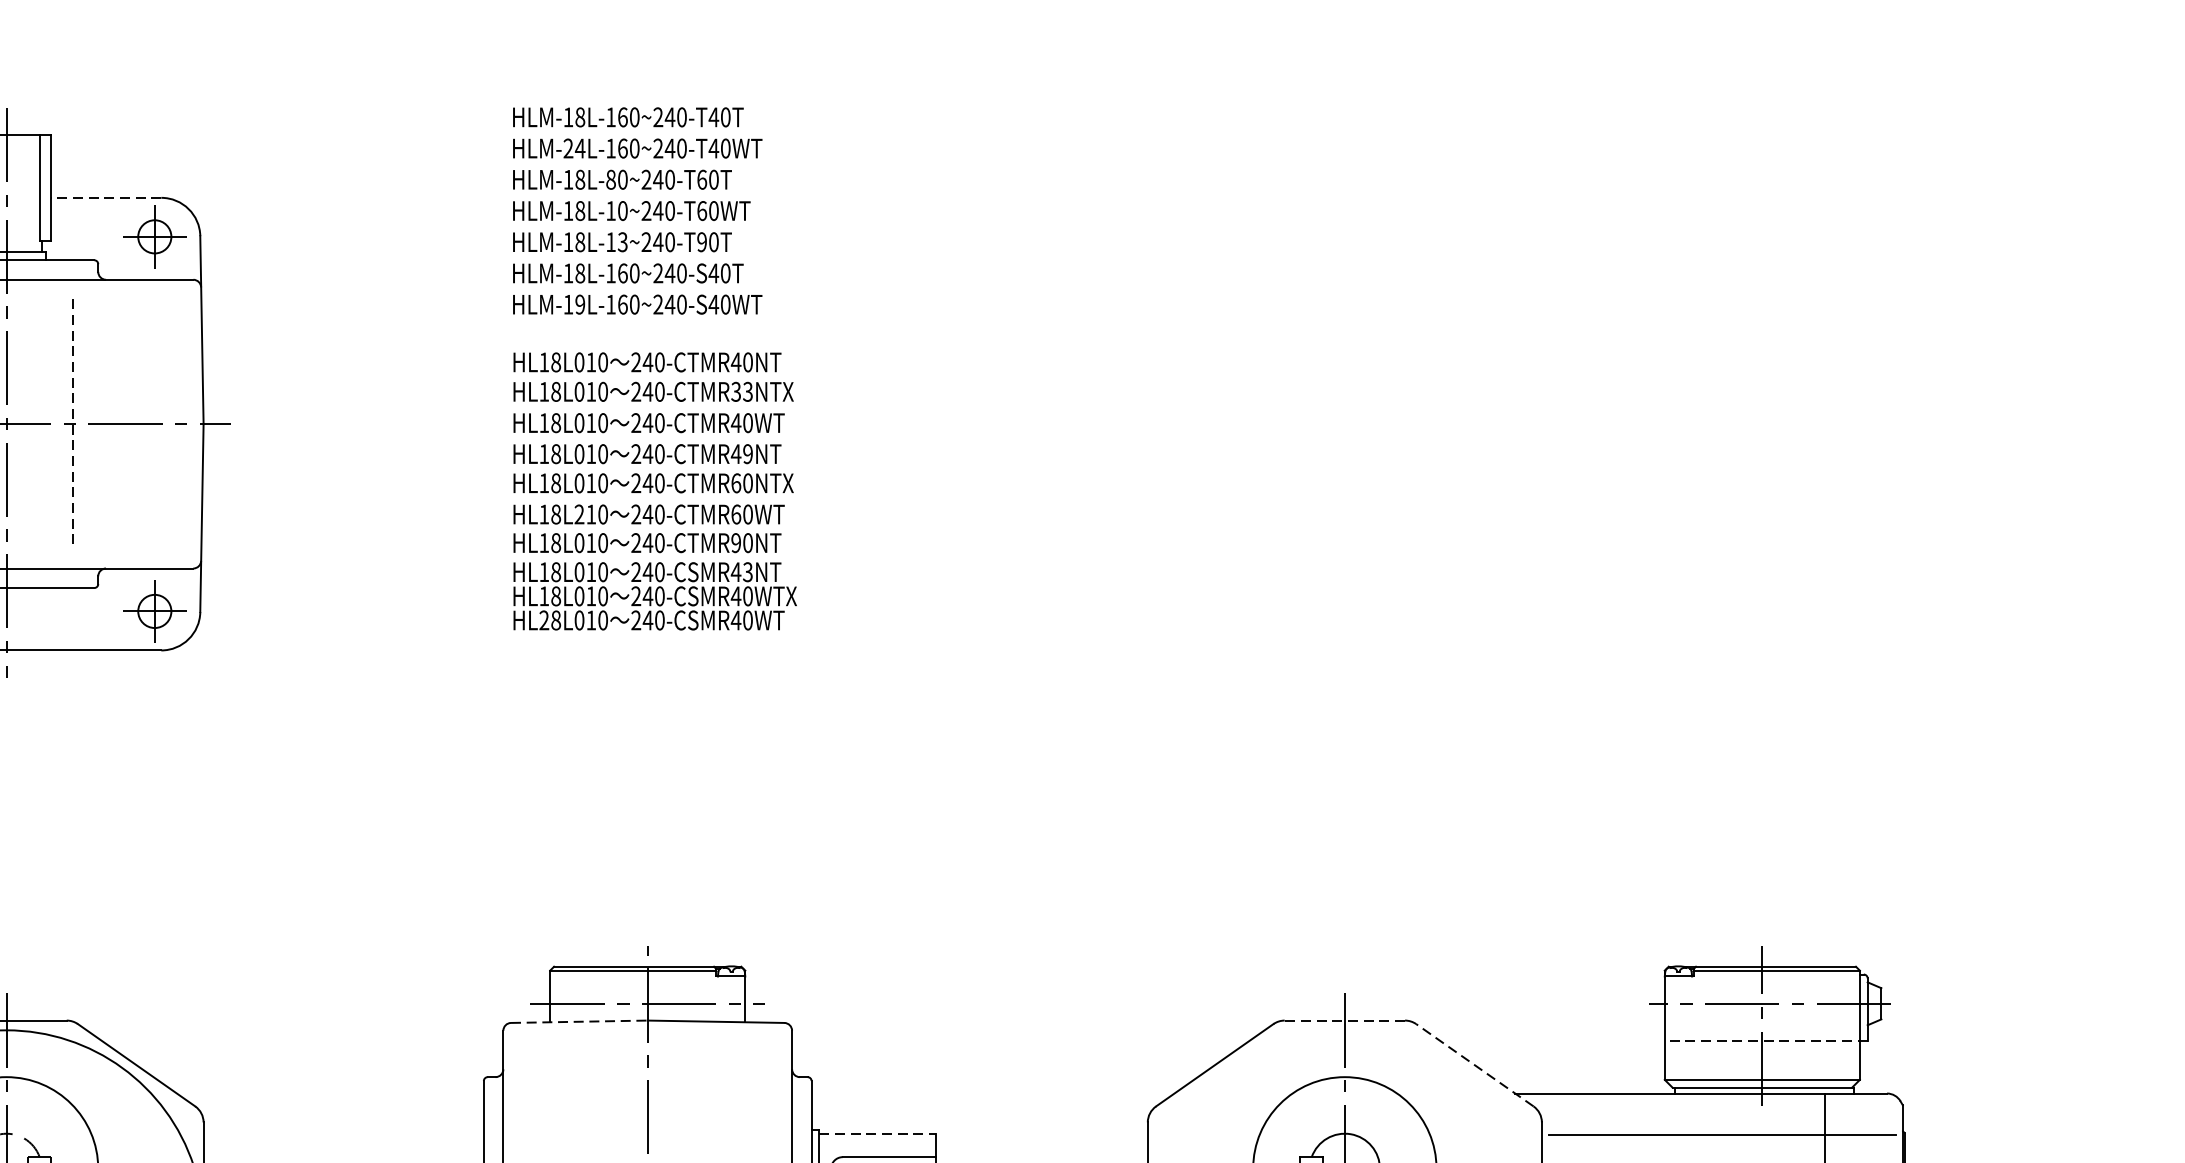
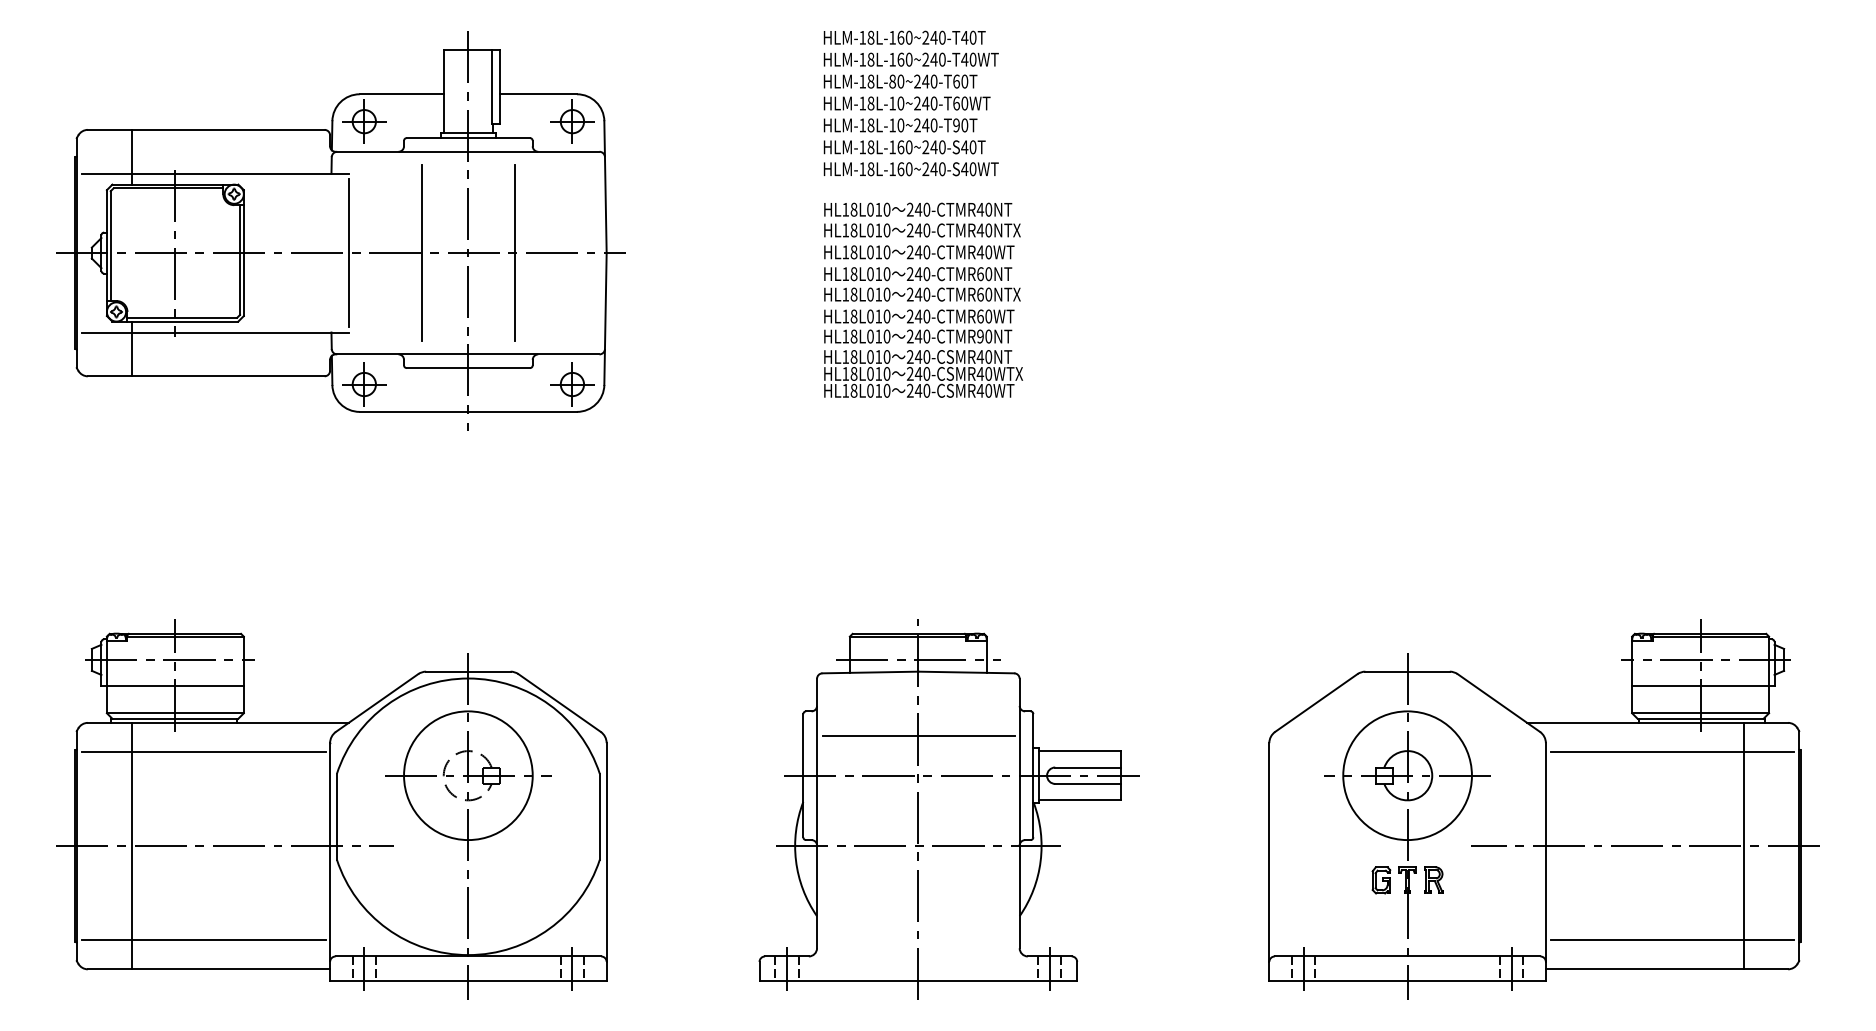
text: (573, 148) -> (866, 59), HLM-24L-160~240-T40WT -> HLM-18L-160~240-T40WT
line: (106, 198) -> (538, 94), dashed -> solid
text: (622, 242) -> (900, 125), HLM-18L-13~240-T90T -> HLM-18L-10~240-T90T
text: (579, 305) -> (870, 169), HLM-19L-160~240-S40WT -> HLM-18L-160~240-S40WT
text: (741, 391) -> (984, 230), 240-CTMR33NTX -> 240-CTMR40NTX
line: (72, 424) -> (514, 253), dashed -> solid
text: (741, 454) -> (984, 274), 240-CTMR49NT -> 240-CTMR60NT
text: (579, 514) -> (870, 316), HL18L210 -> HL18L010
text: (747, 571) -> (988, 356), 240-CSMR43NT -> 240-CSMR40NT
text: (543, 619) -> (845, 390), HL28L010 -> HL18L010
line: (1344, 1020) -> (1407, 671), dashed -> solid
line: (579, 1021) -> (870, 672), dashed -> solid
line: (1765, 1040) -> (1702, 685), dashed -> solid
line: (1474, 1064) -> (1498, 702), dashed -> solid
line: (647, 1112) -> (918, 736), added
line: (878, 1134) -> (1080, 751), dashed -> solid

